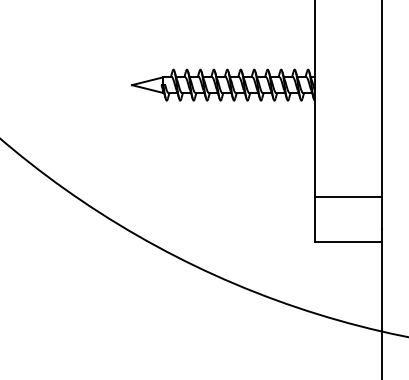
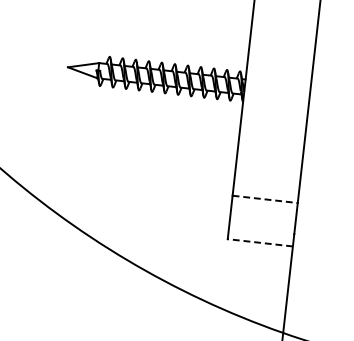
line: (348, 197) -> (265, 199), solid -> dashed
line: (348, 242) -> (260, 243), solid -> dashed

